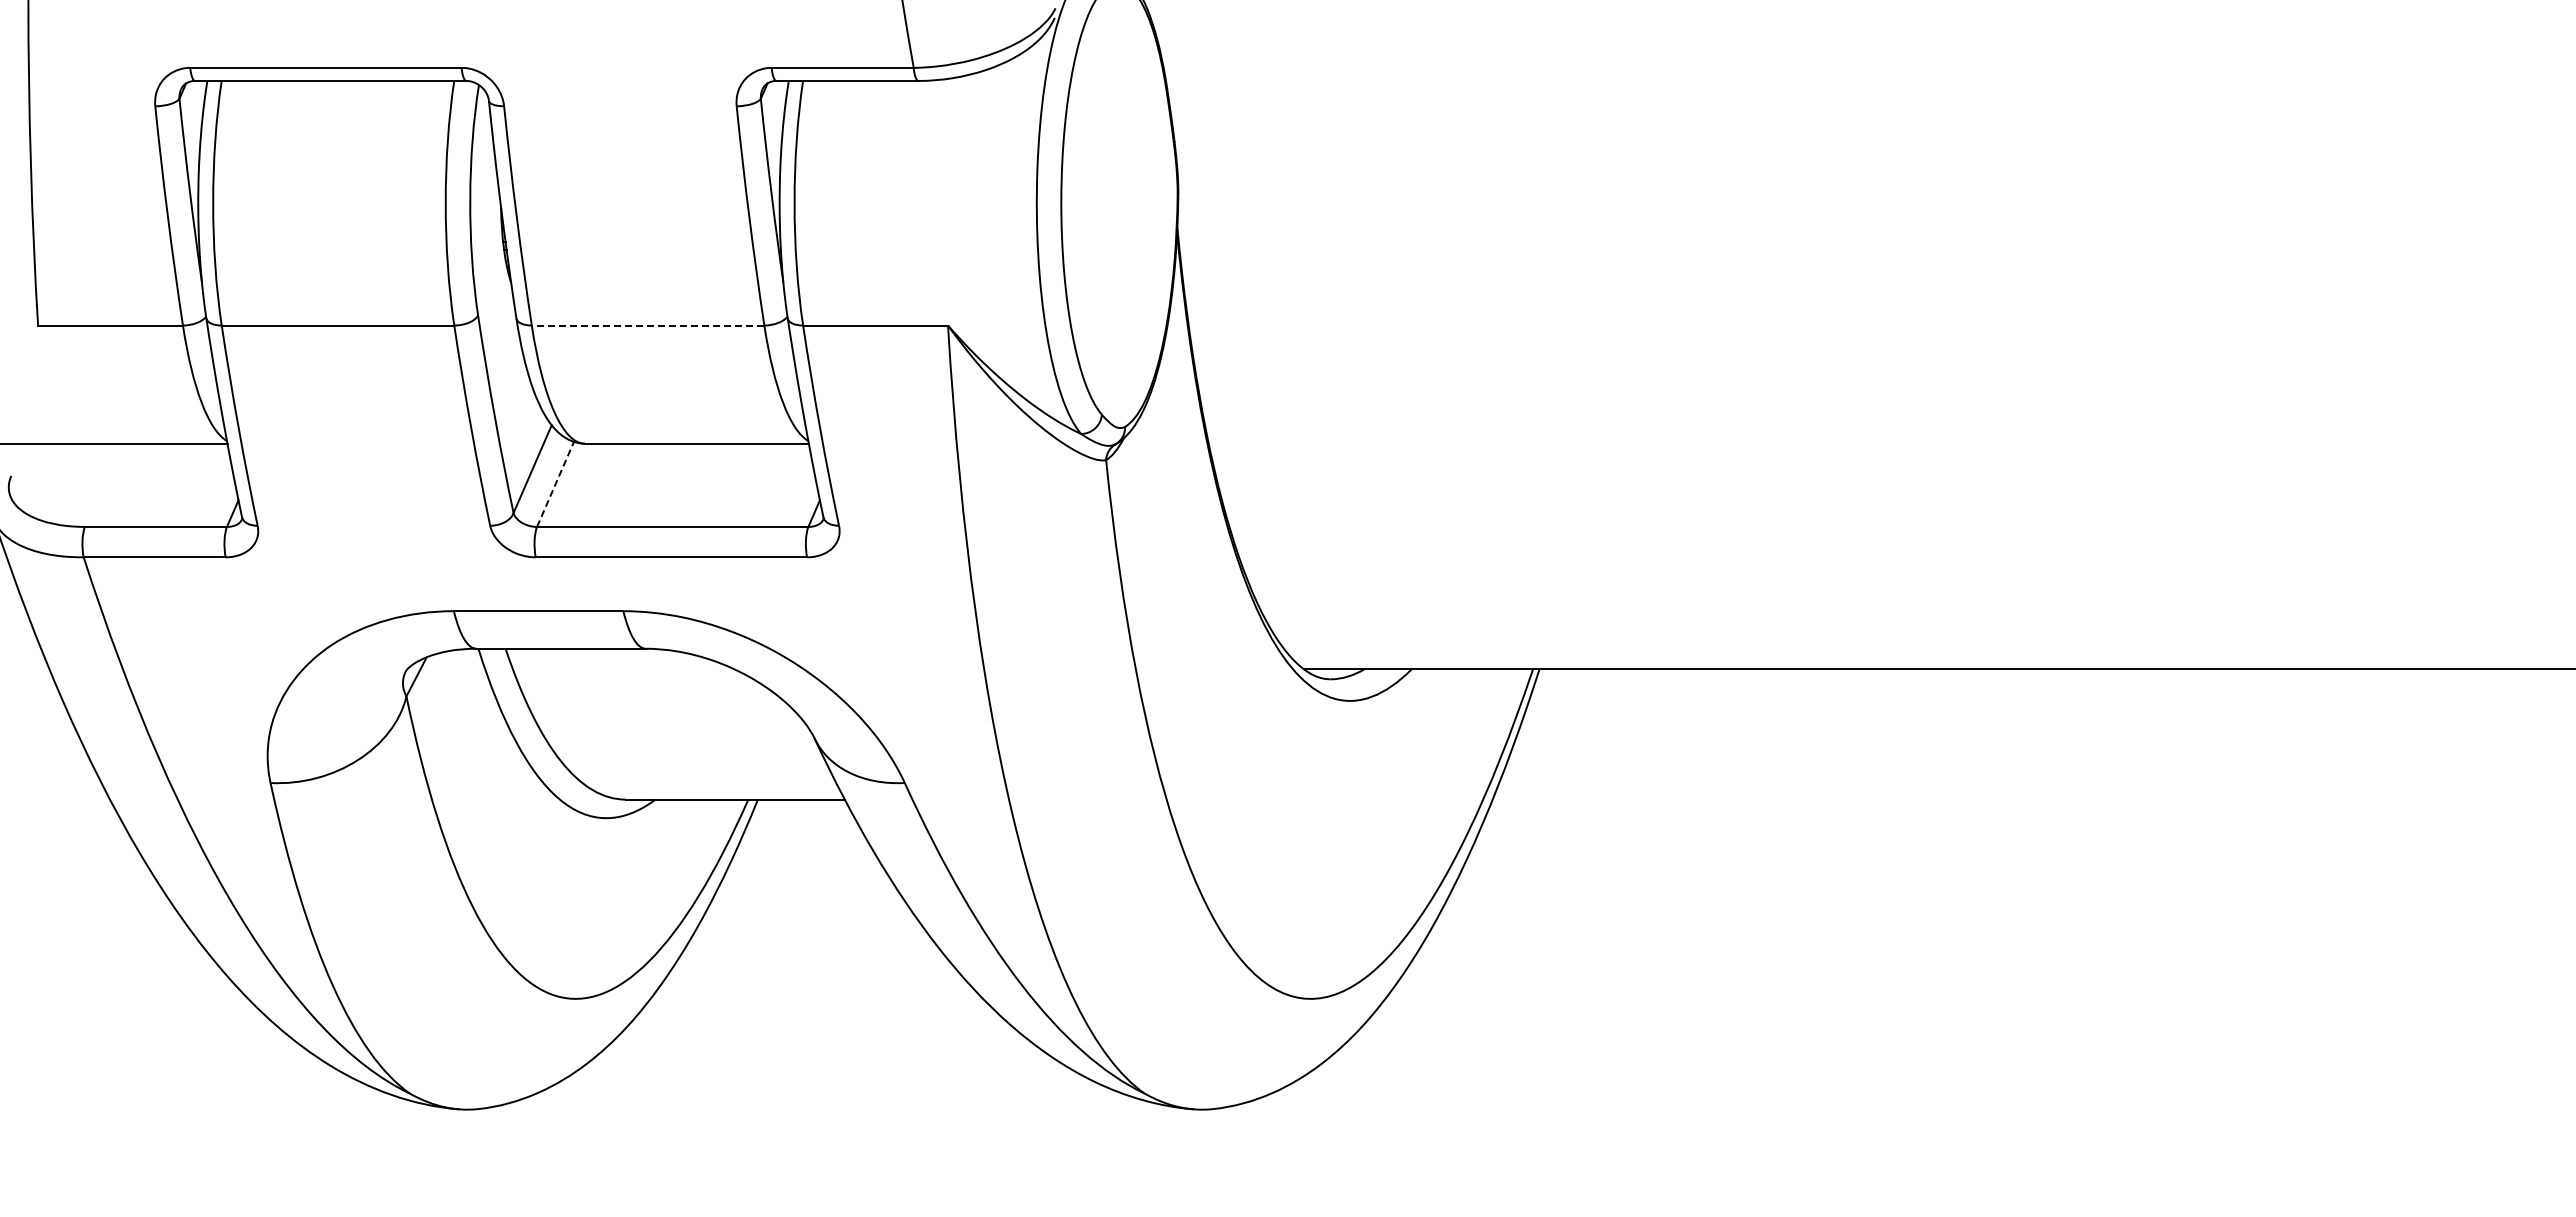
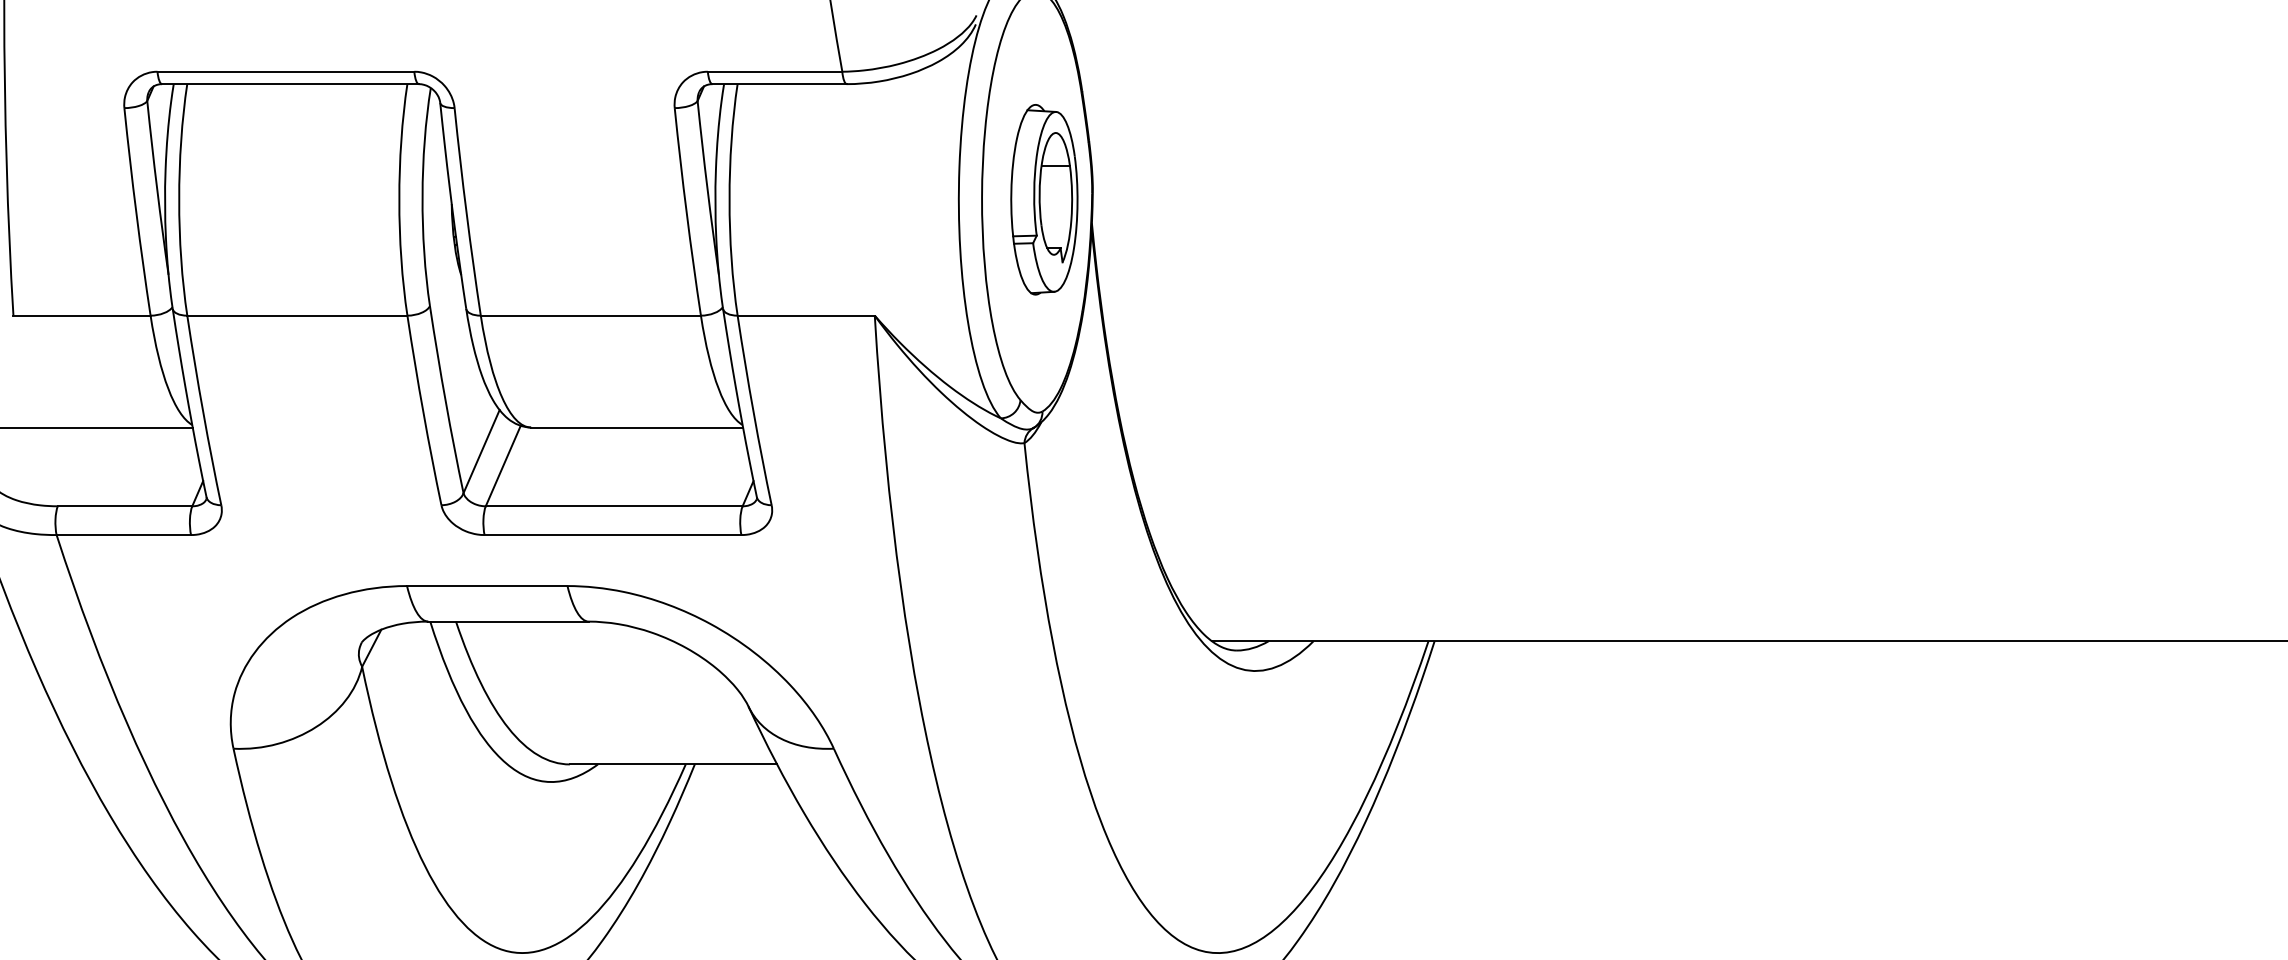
part: (1127, 203) -> (1044, 200), added
line: (647, 325) -> (590, 315), dashed -> solid
line: (555, 483) -> (503, 465), dashed -> solid

